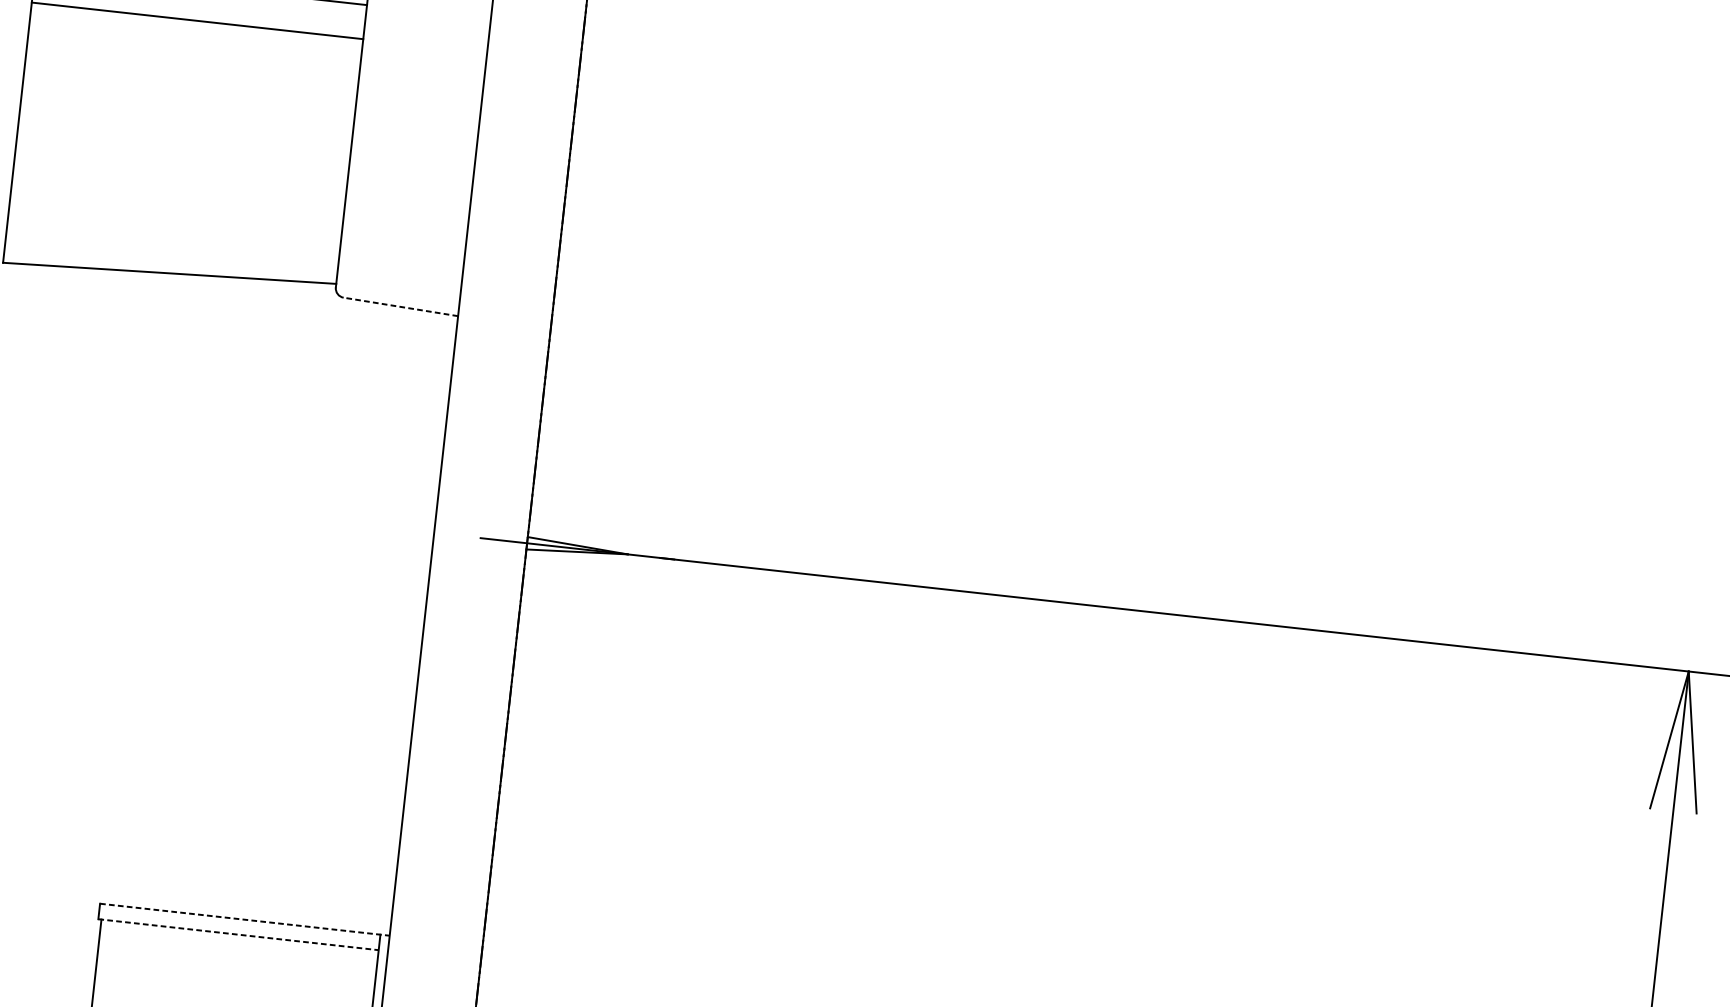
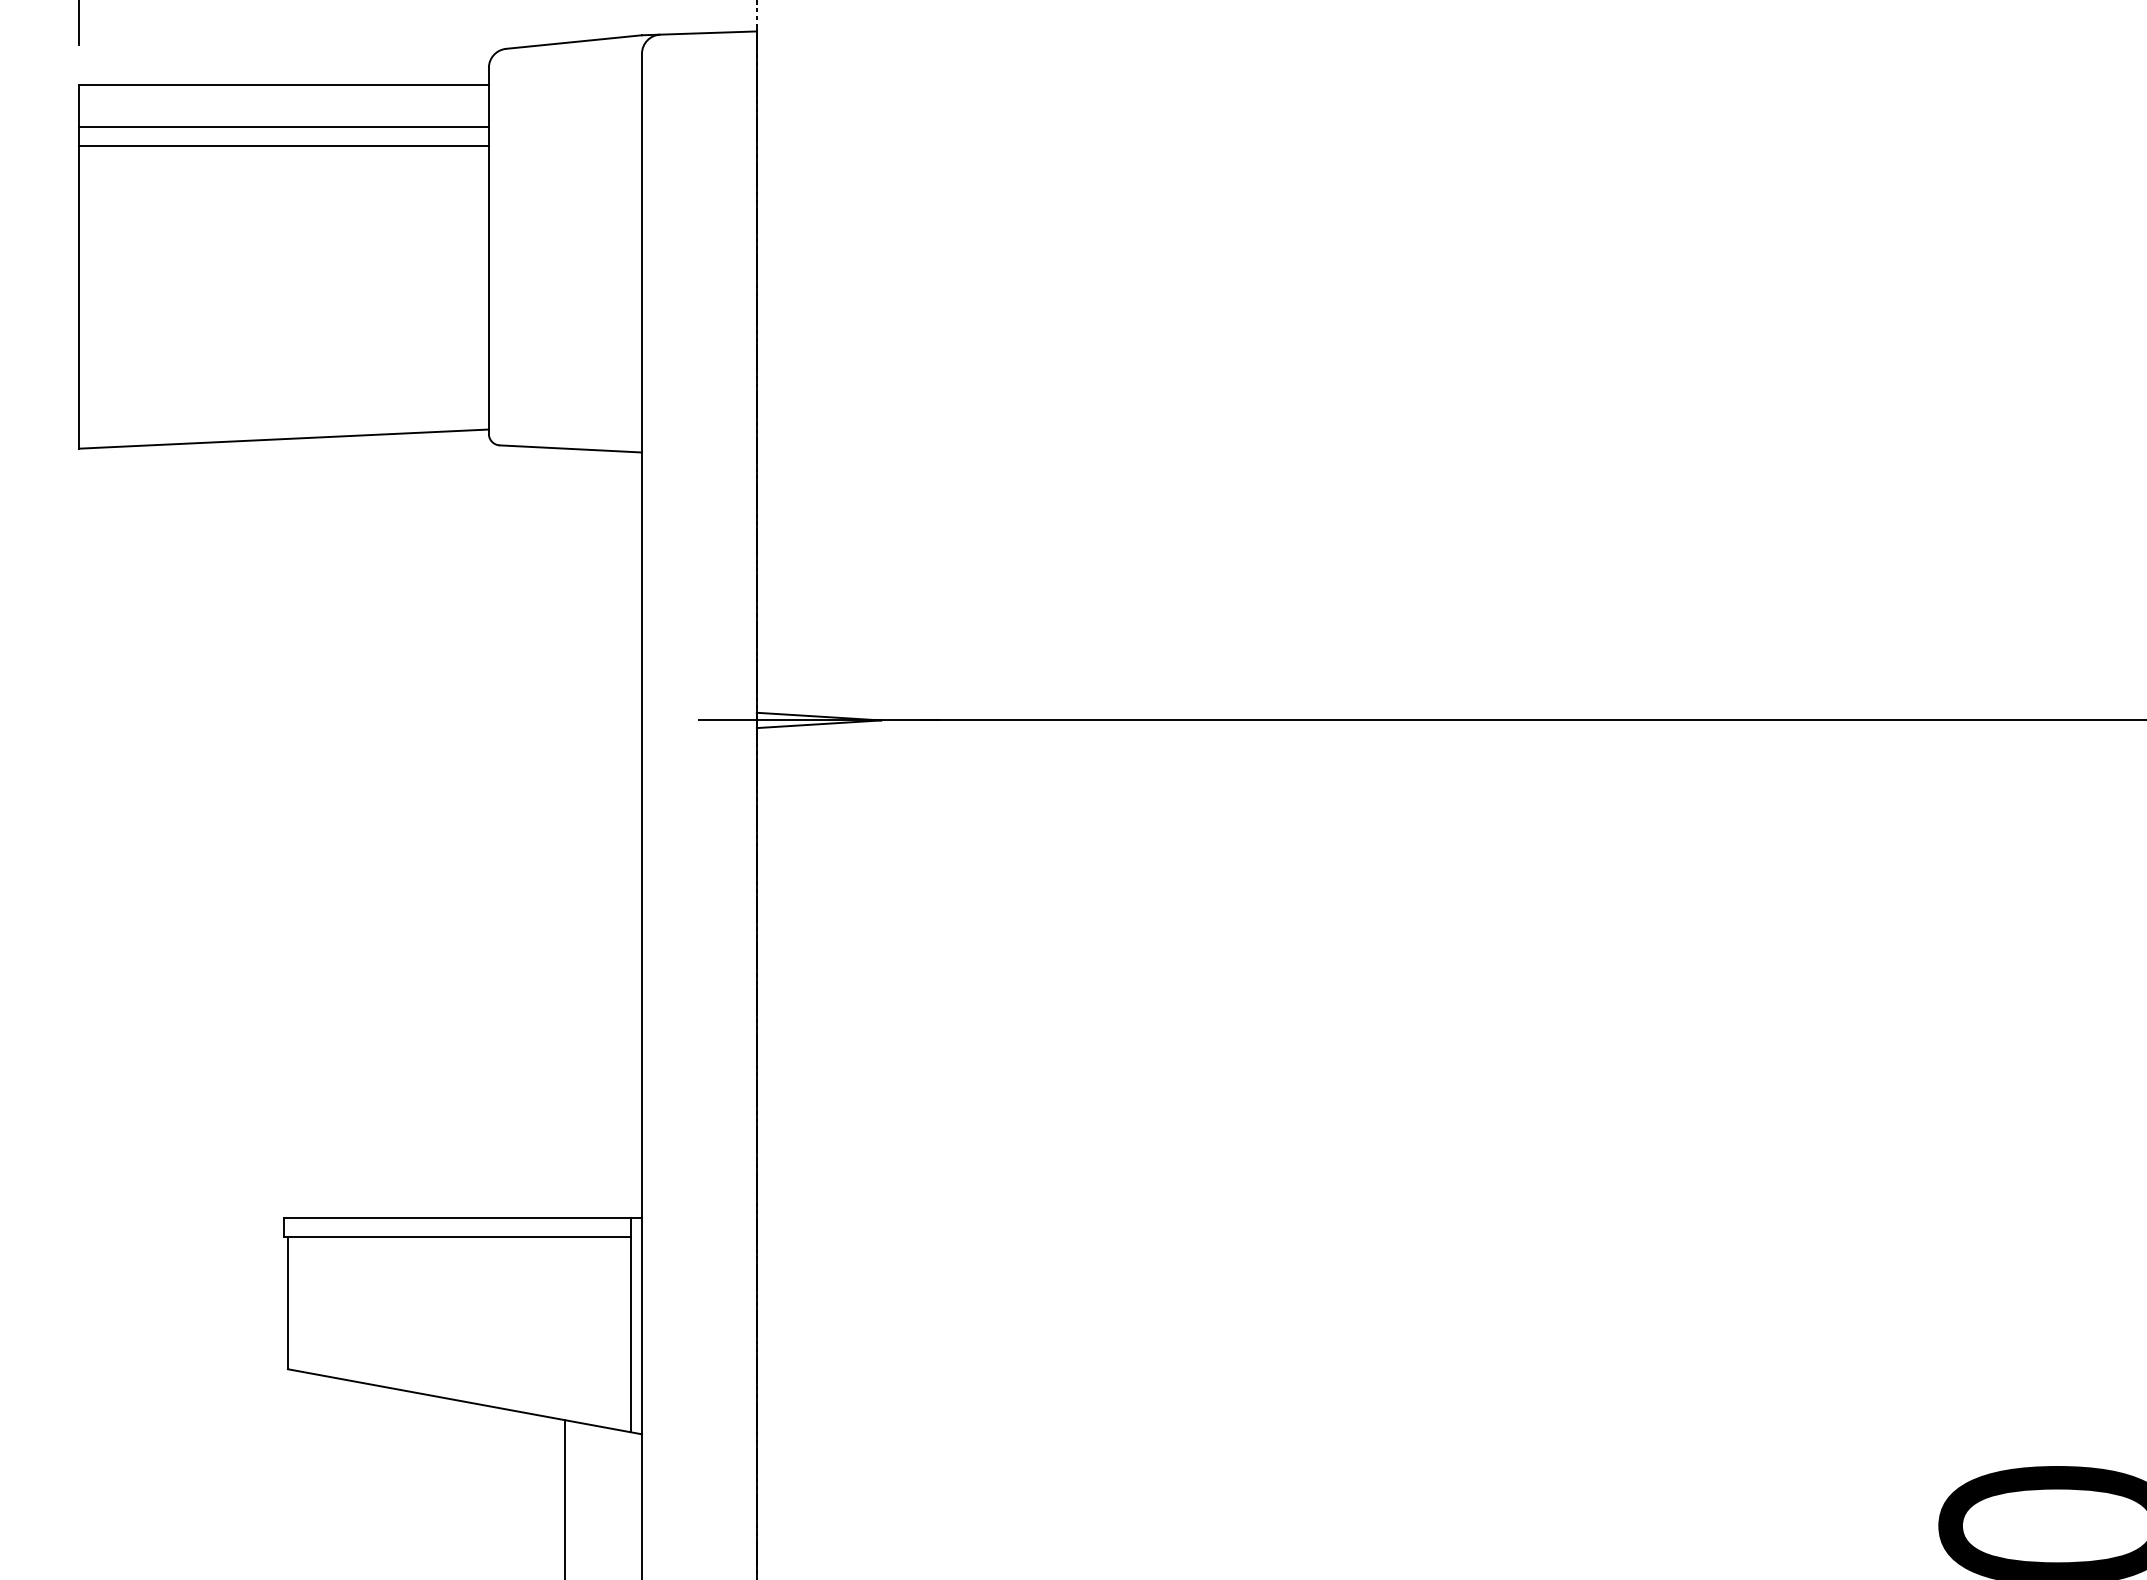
line: (195, 36) -> (283, 146), added
line: (400, 306) -> (570, 448), dashed -> solid
line: (245, 920) -> (463, 1218), dashed -> solid
line: (238, 934) -> (457, 1237), dashed -> solid

